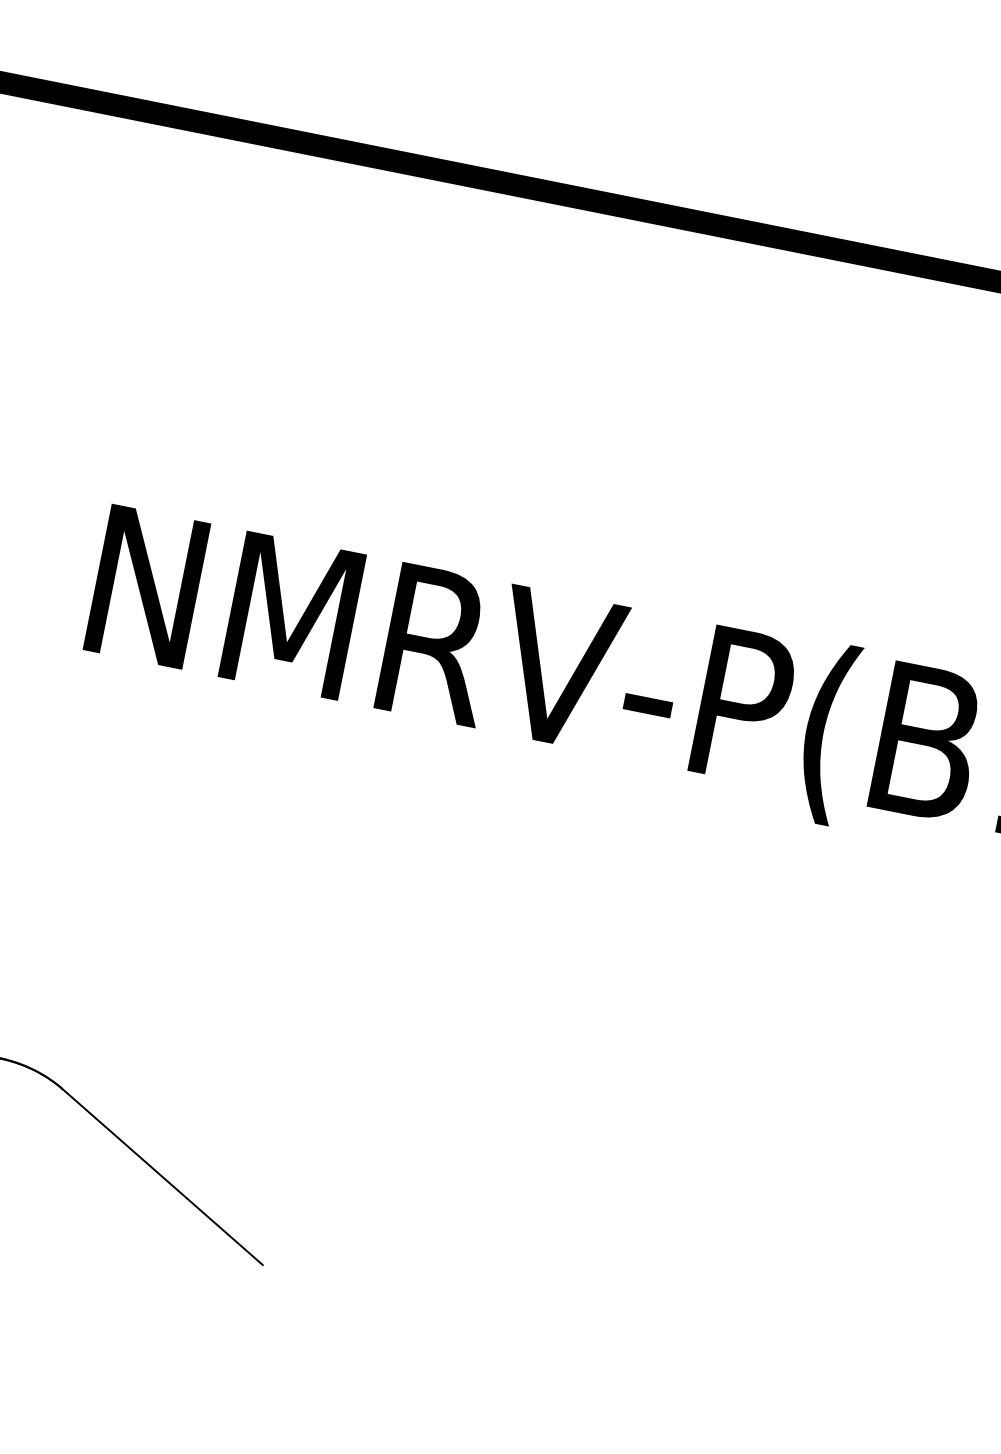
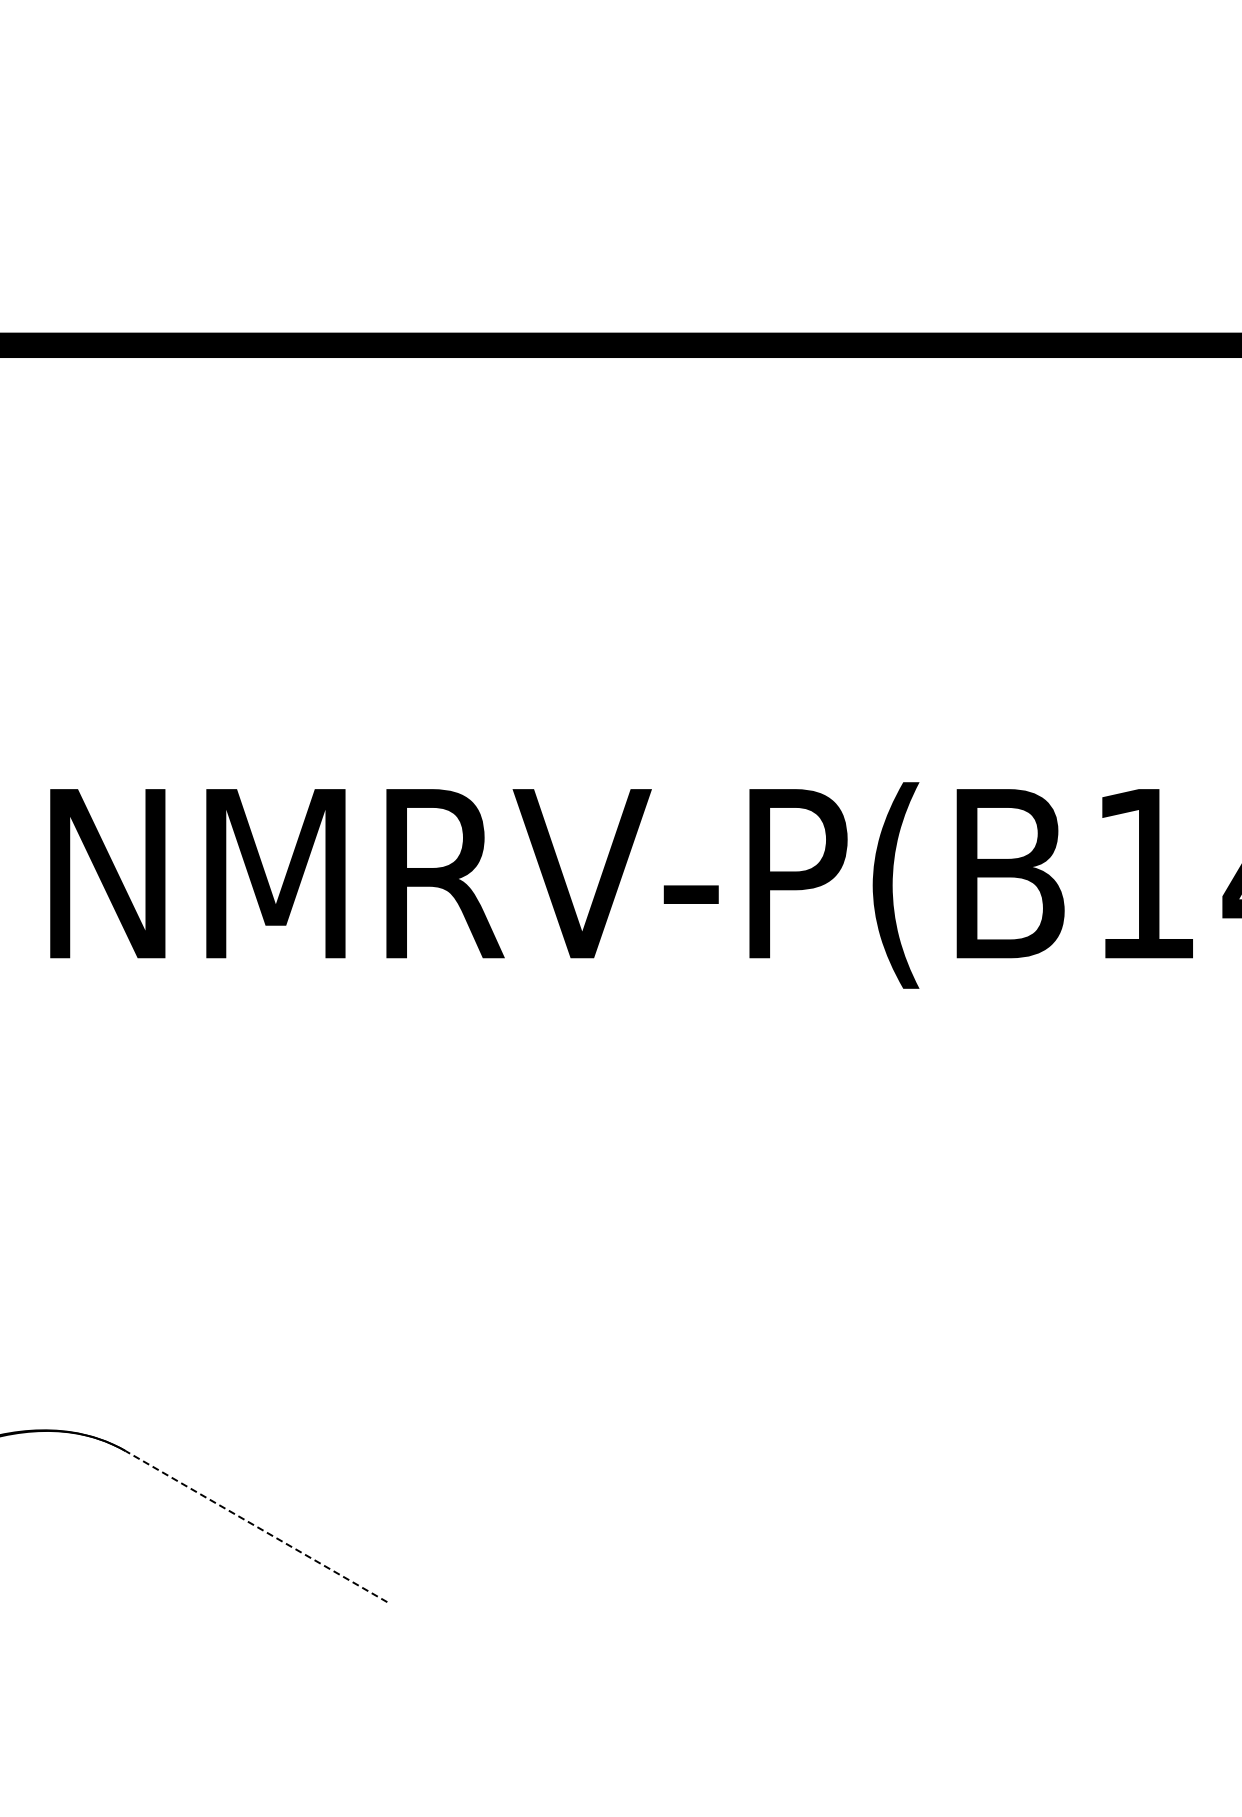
line: (162, 1176) -> (256, 1526), solid -> dashed

